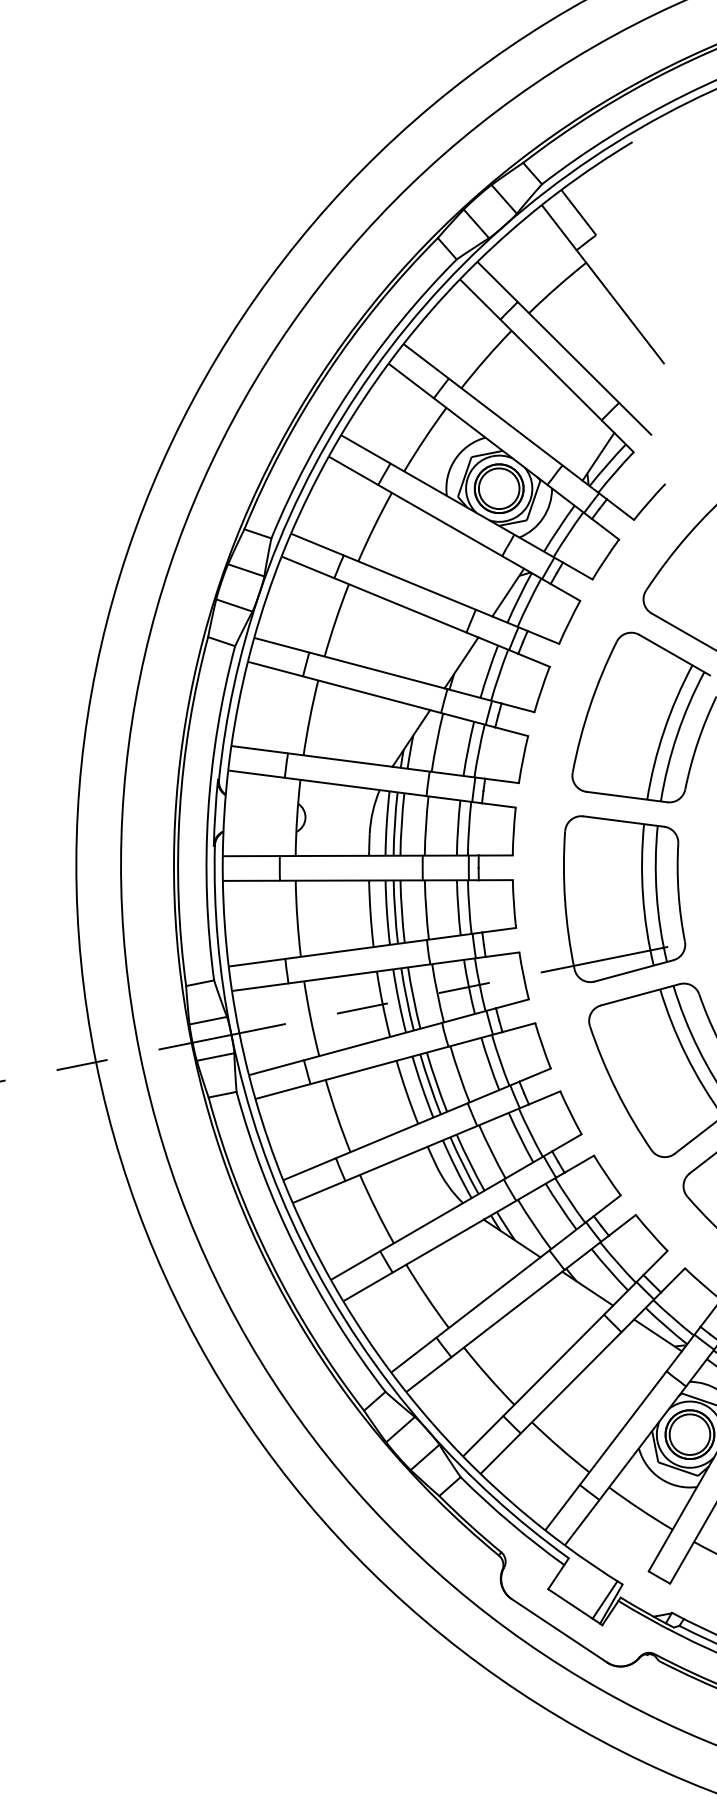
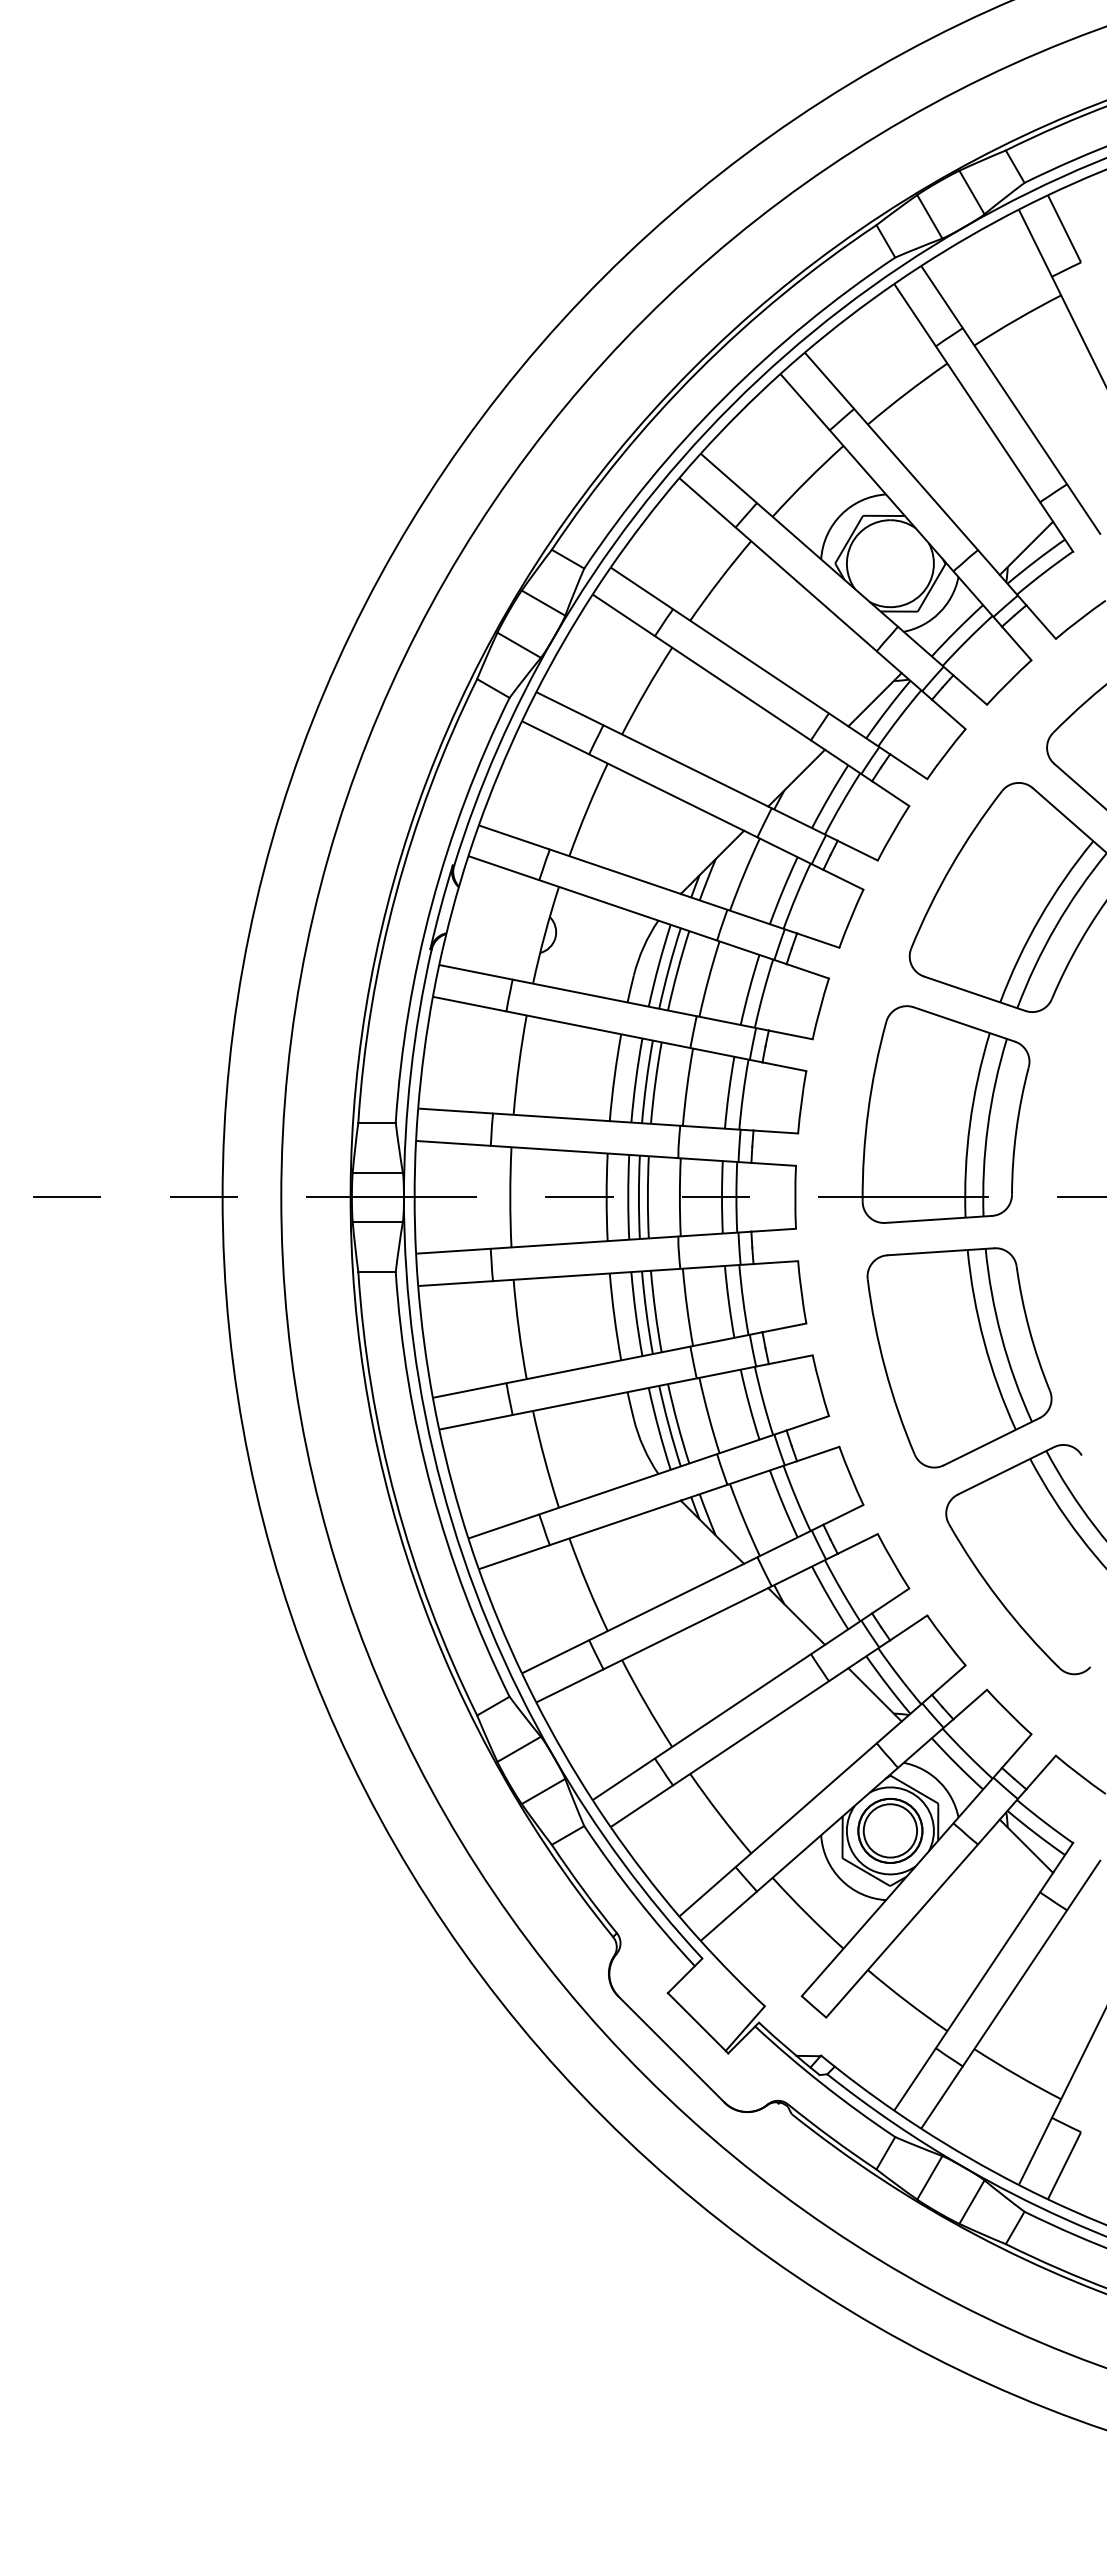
part: (499, 488) -> (890, 563), removed
line: (605, 1599) -> (738, 2021), removed

